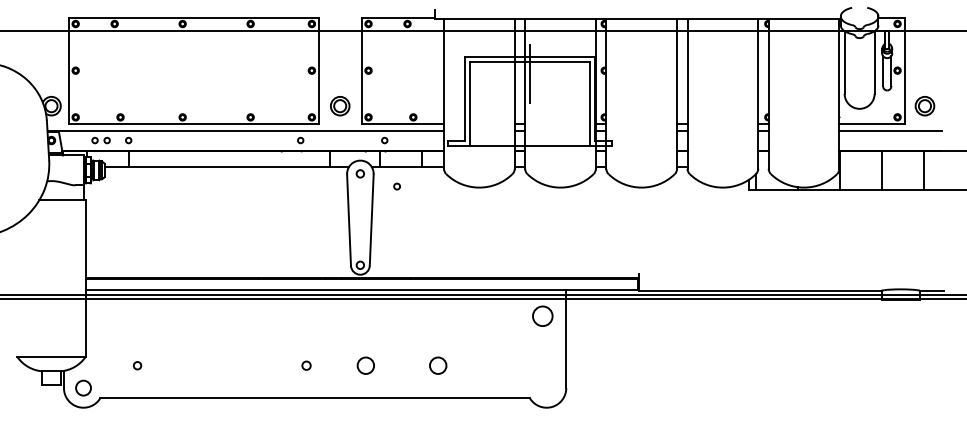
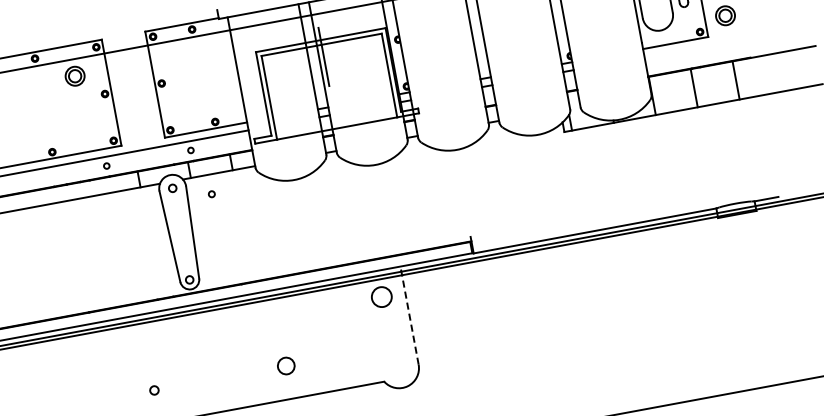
part: (340, 106) -> (75, 76), moved
line: (890, 131) -> (695, 47), removed
line: (566, 338) -> (409, 314), solid -> dashed
circle: (365, 365) -> (213, 379), removed

